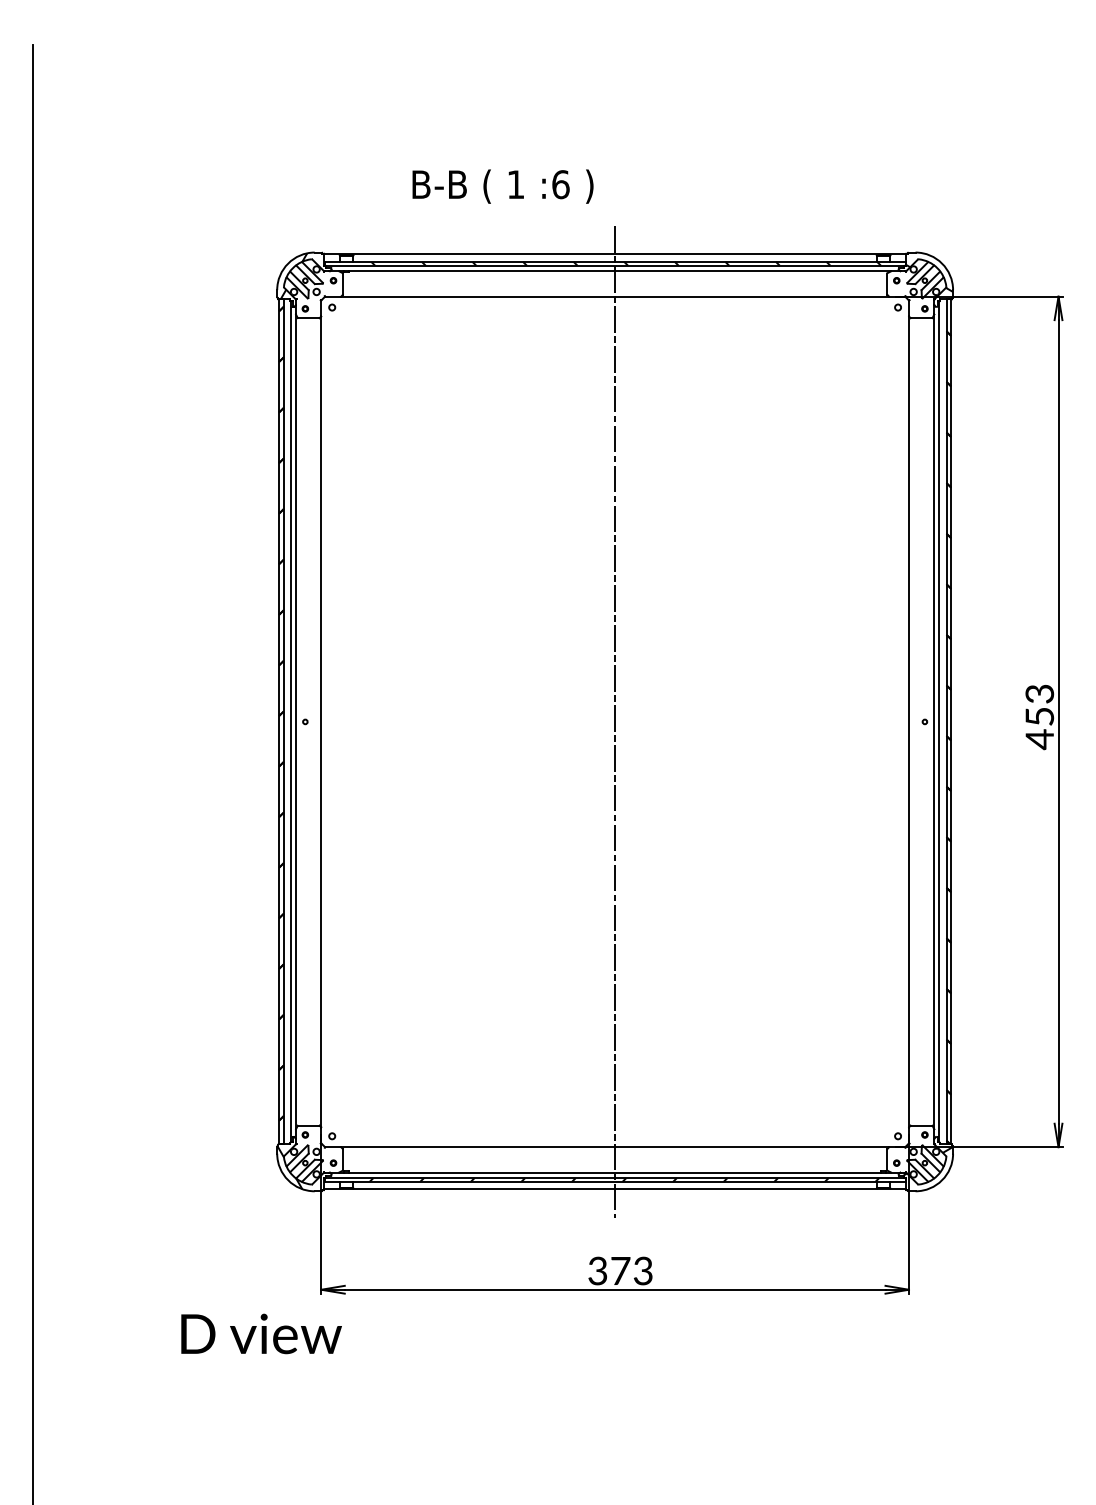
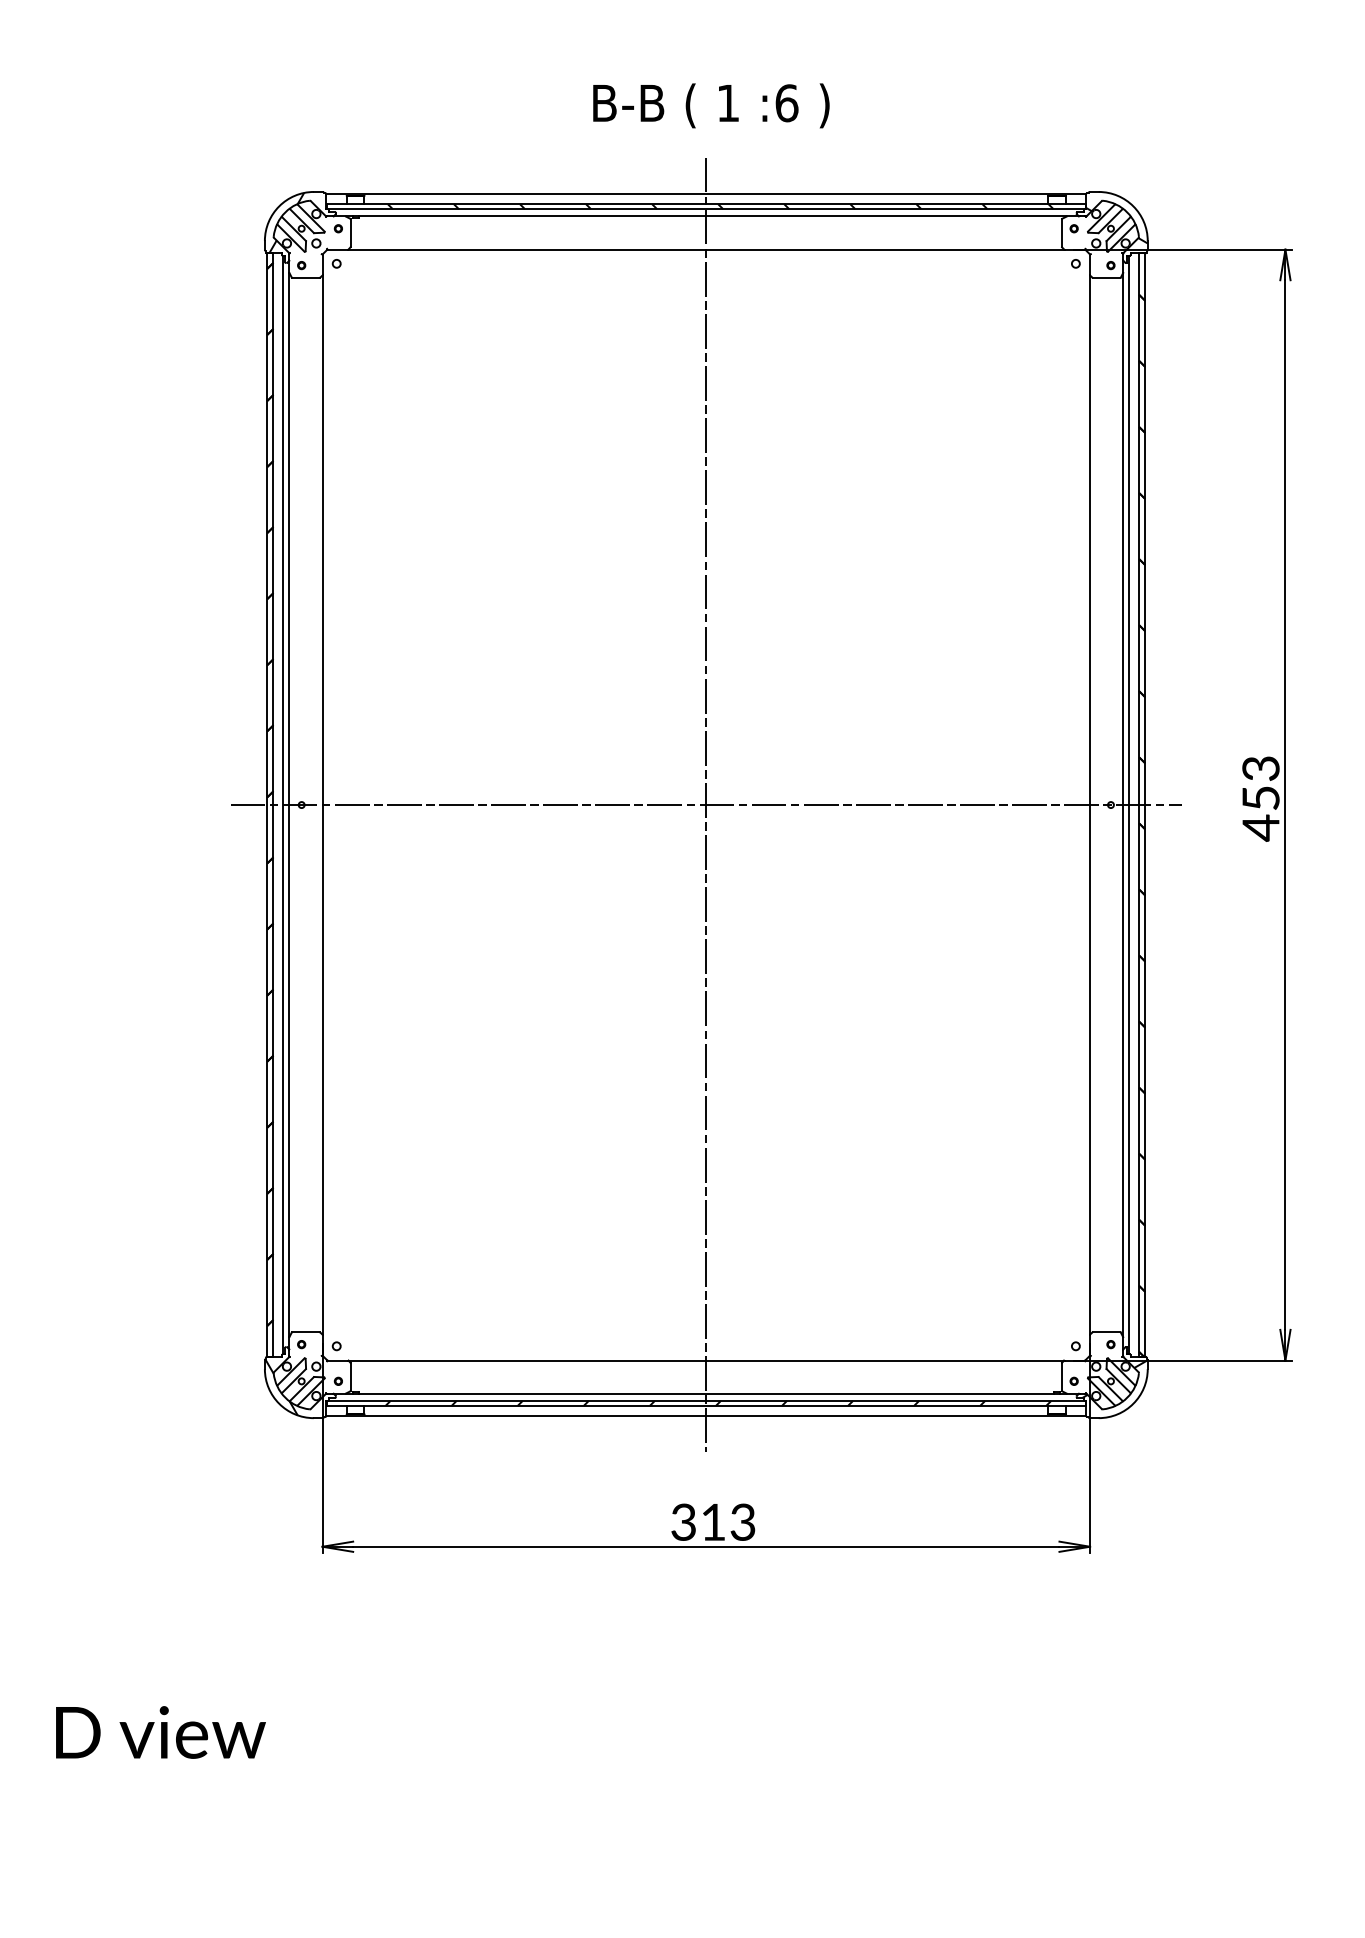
text: (502, 186) -> (710, 105), moved
line: (614, 721) -> (705, 804), added
text: (620, 1270) -> (713, 1521), 373 -> 313
text: (261, 1333) -> (160, 1731), moved

